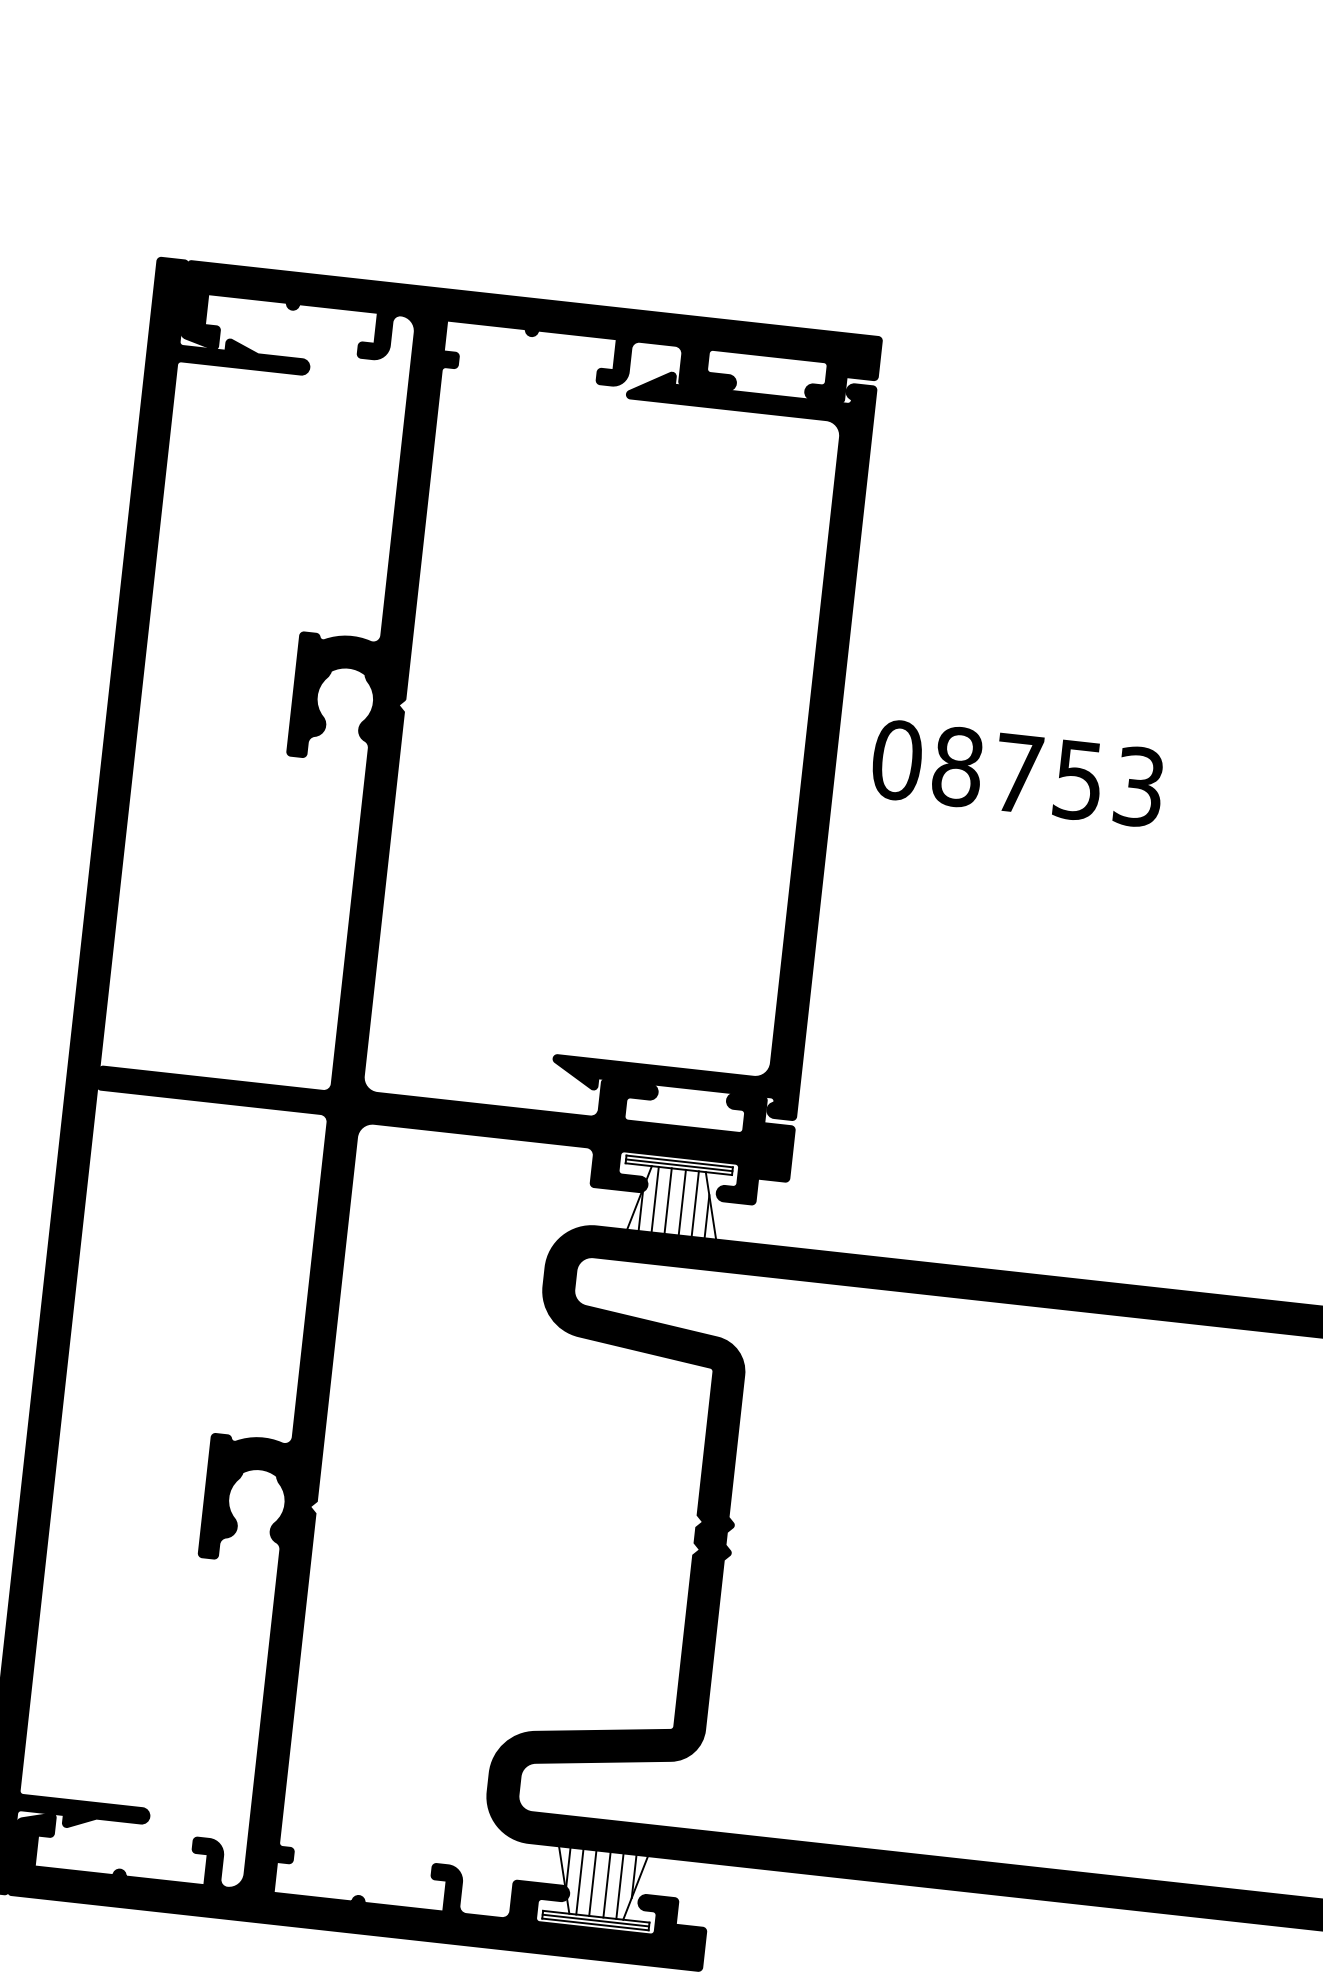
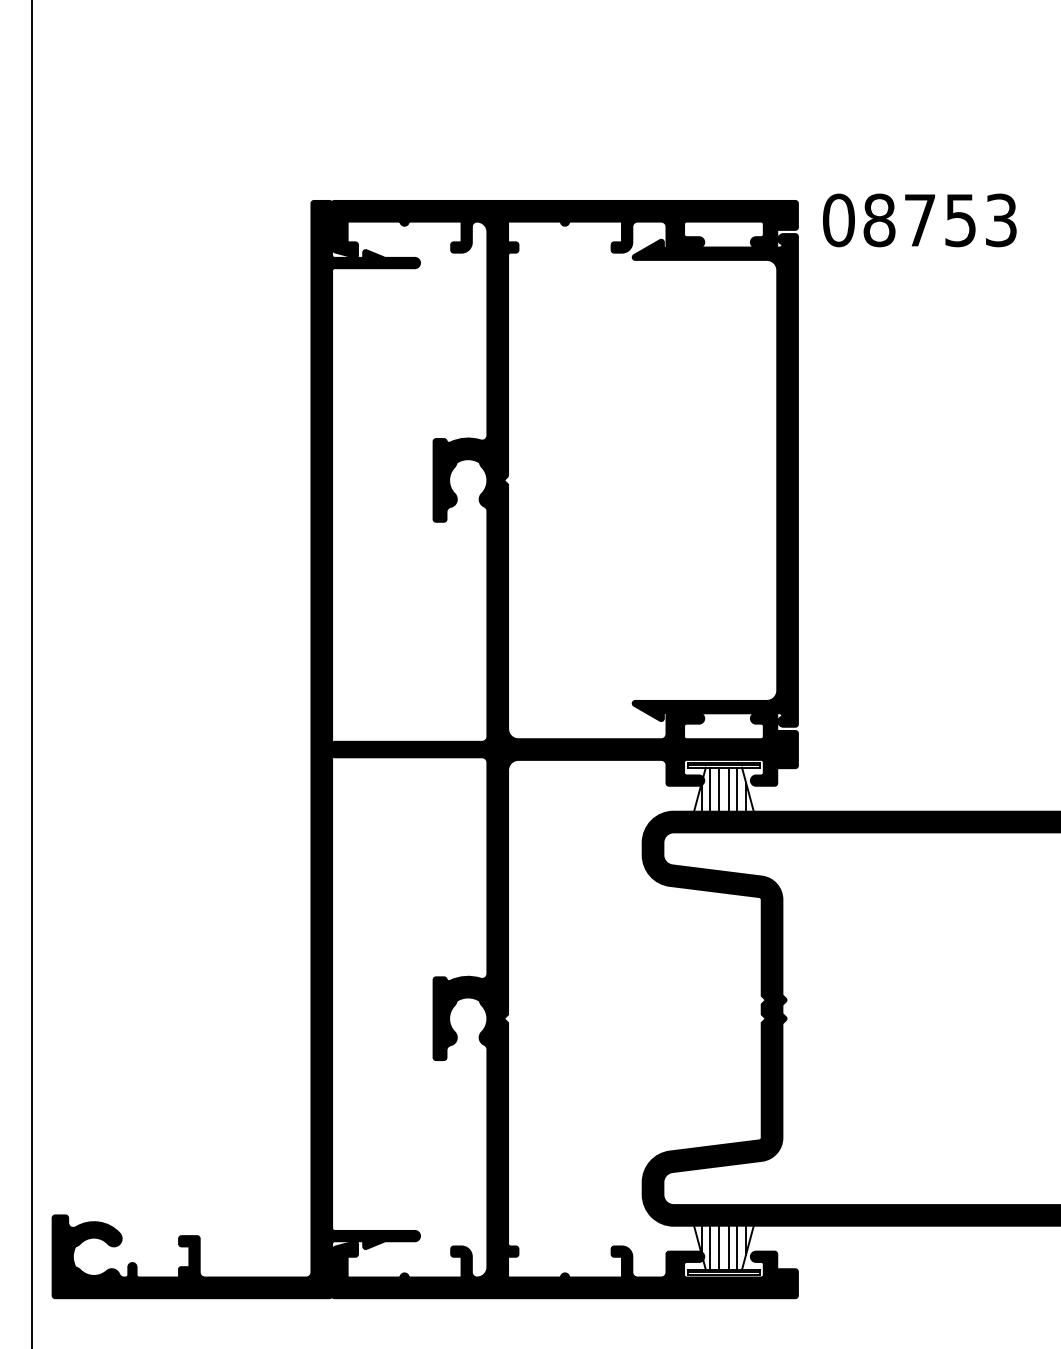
text: (1017, 773) -> (919, 220), moved

